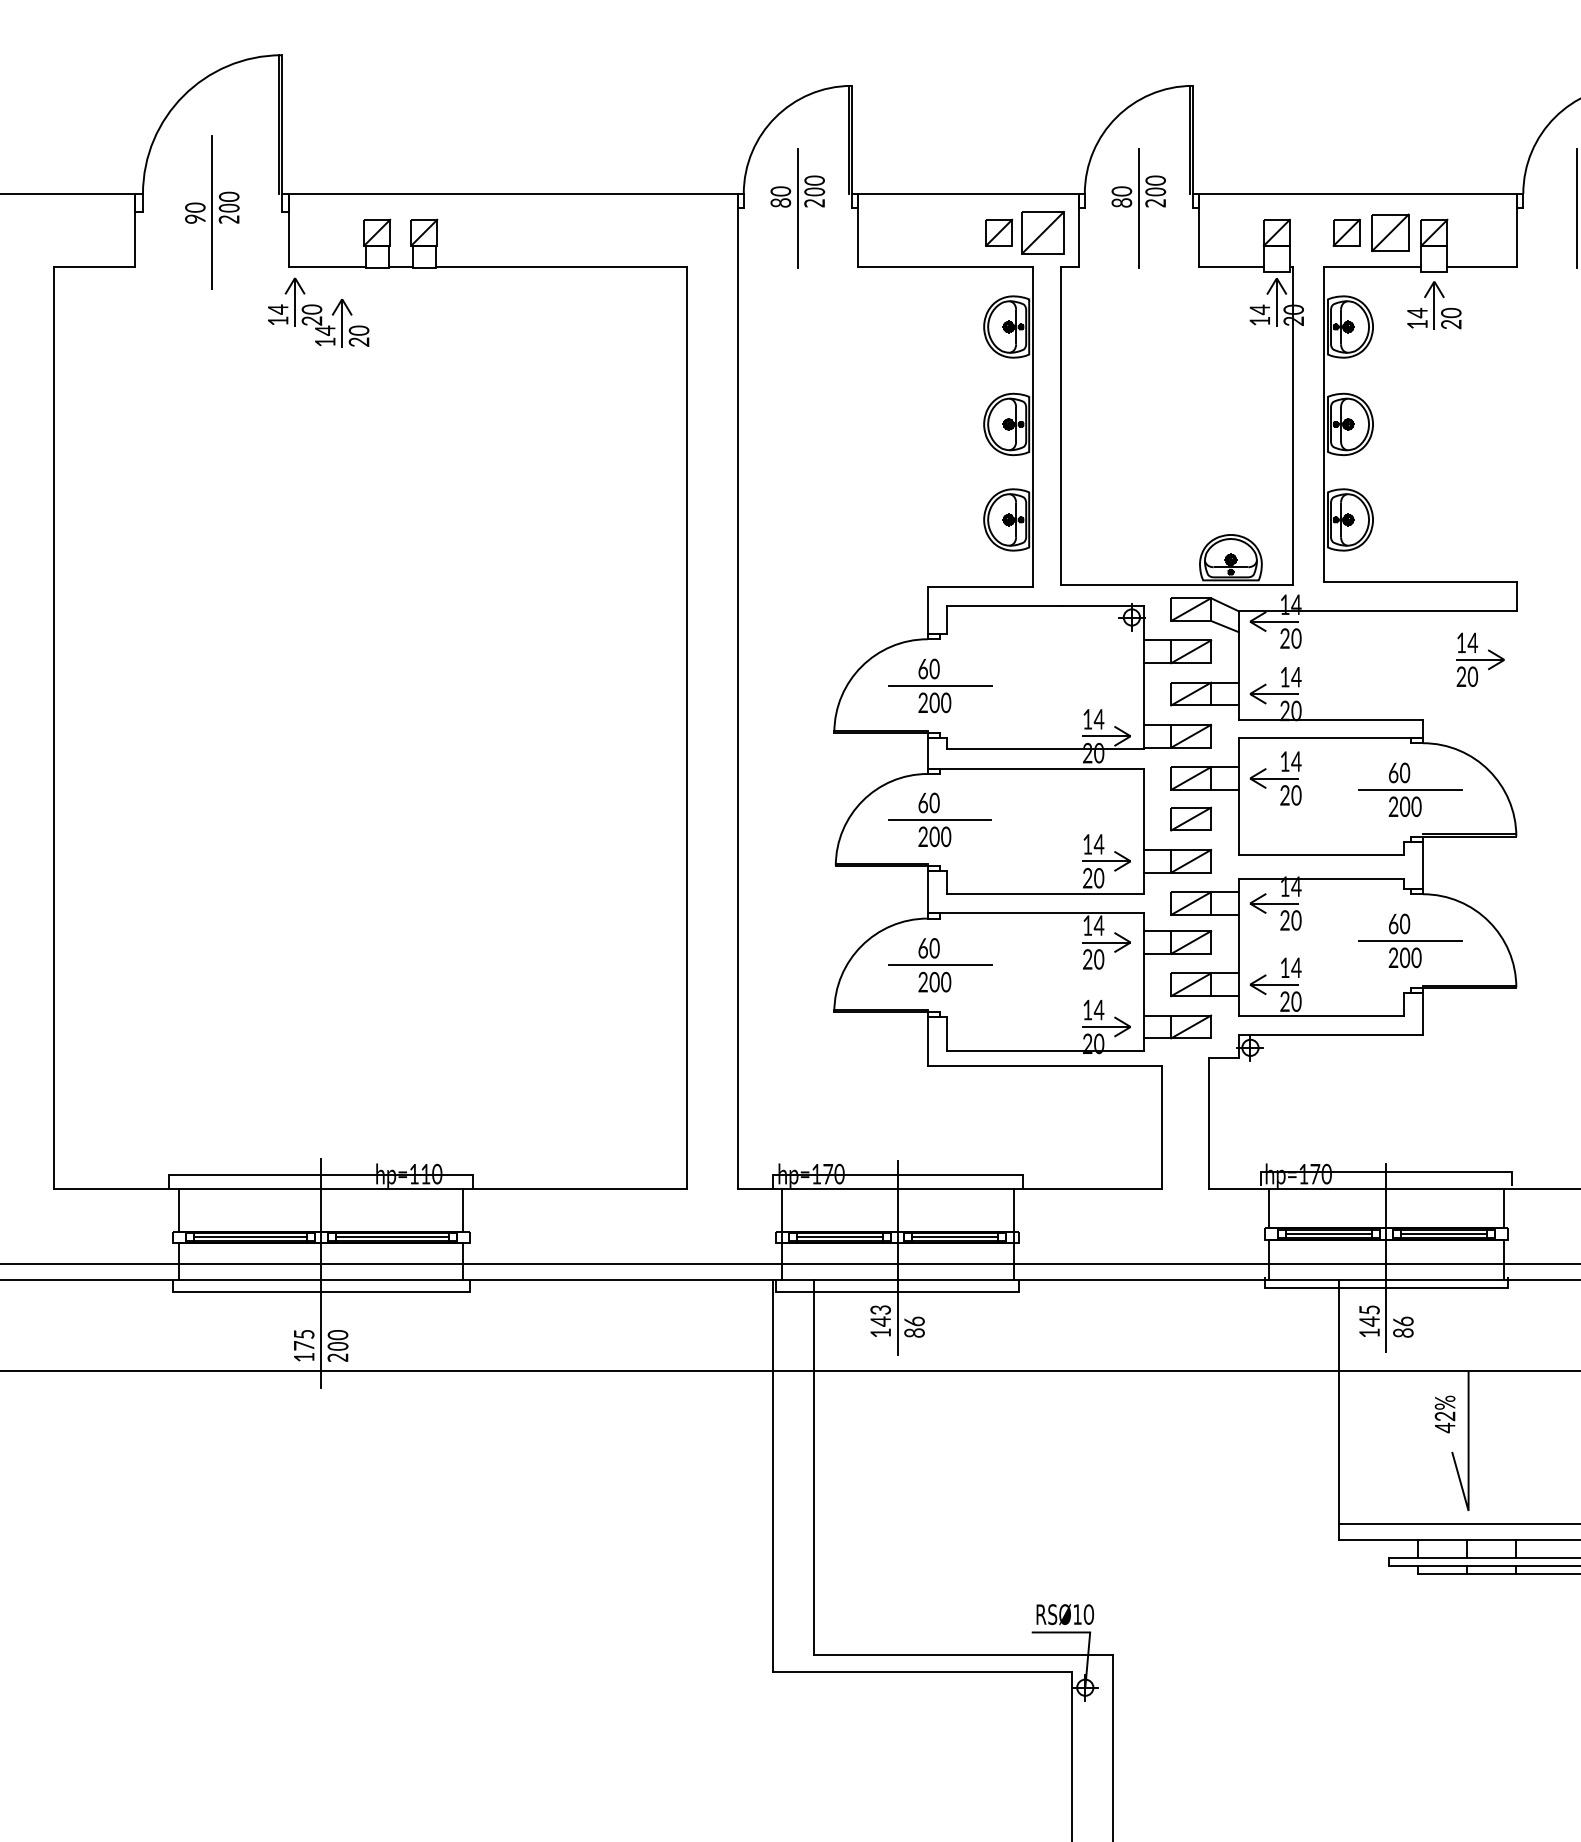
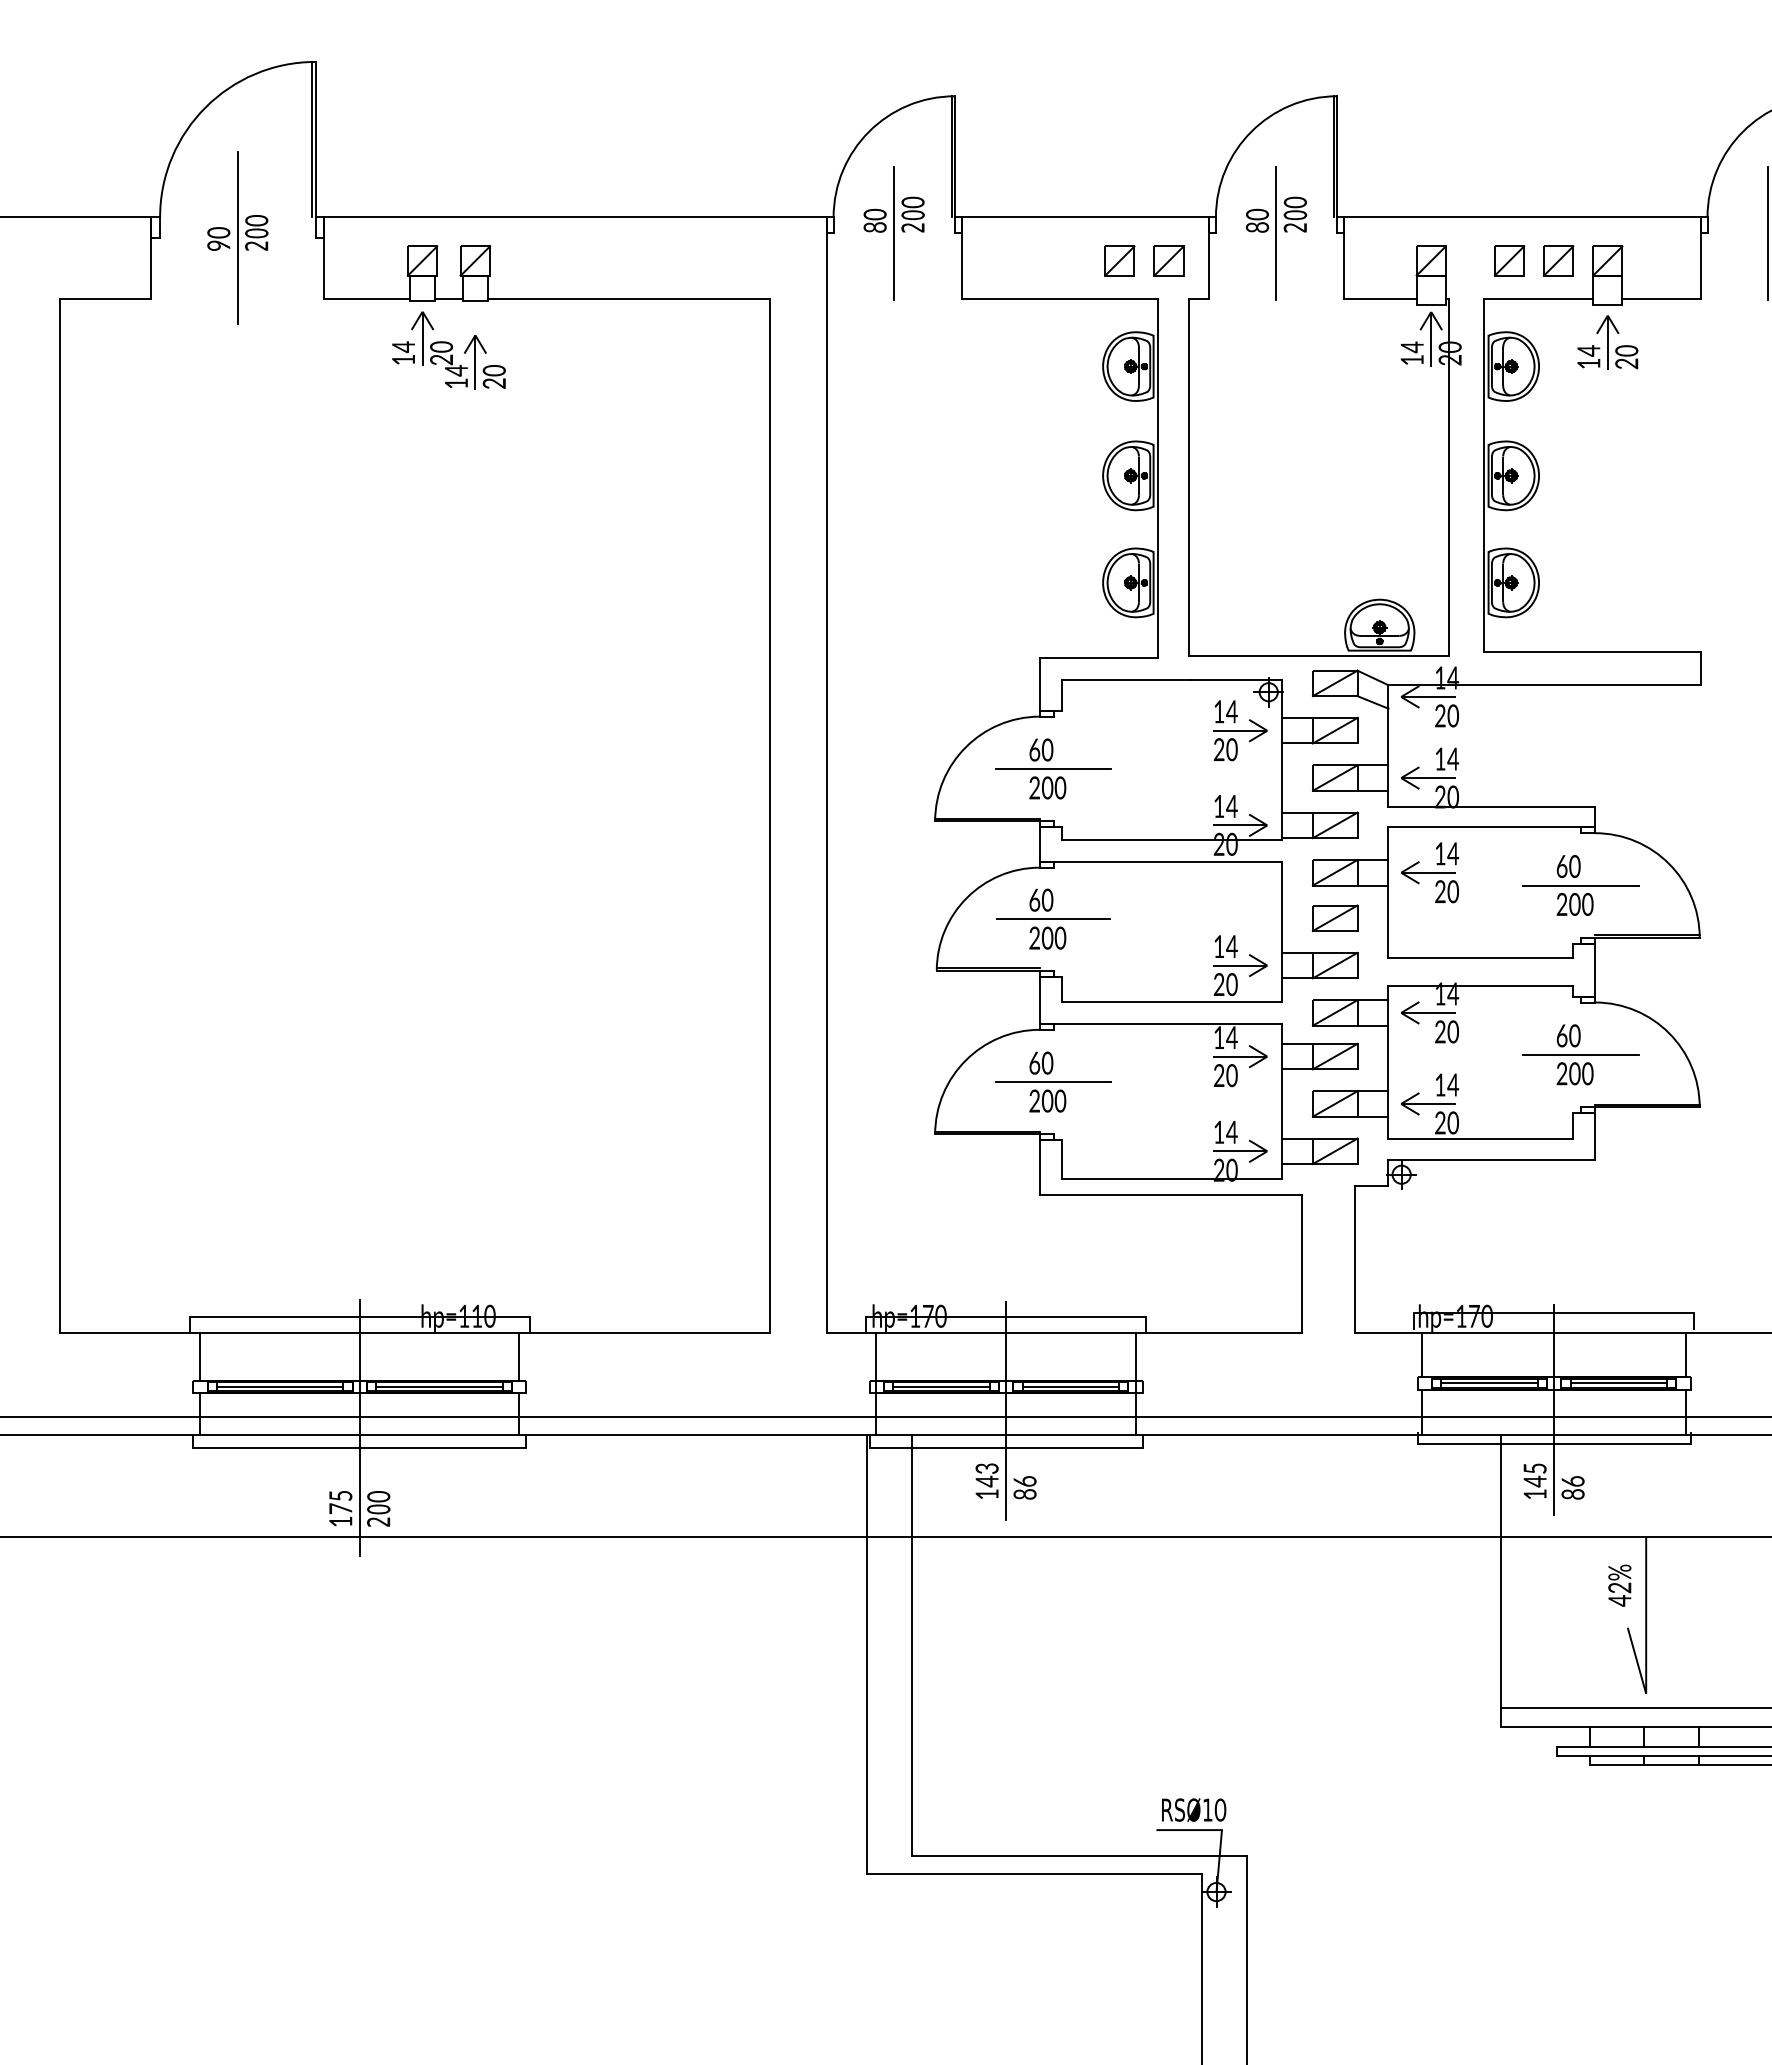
part: (1042, 232) -> (1168, 260), size x0.62
part: (1390, 232) -> (1558, 260), size x0.71
part: (318, 312) -> (448, 350), moved
part: (1480, 659) -> (1240, 730), moved

